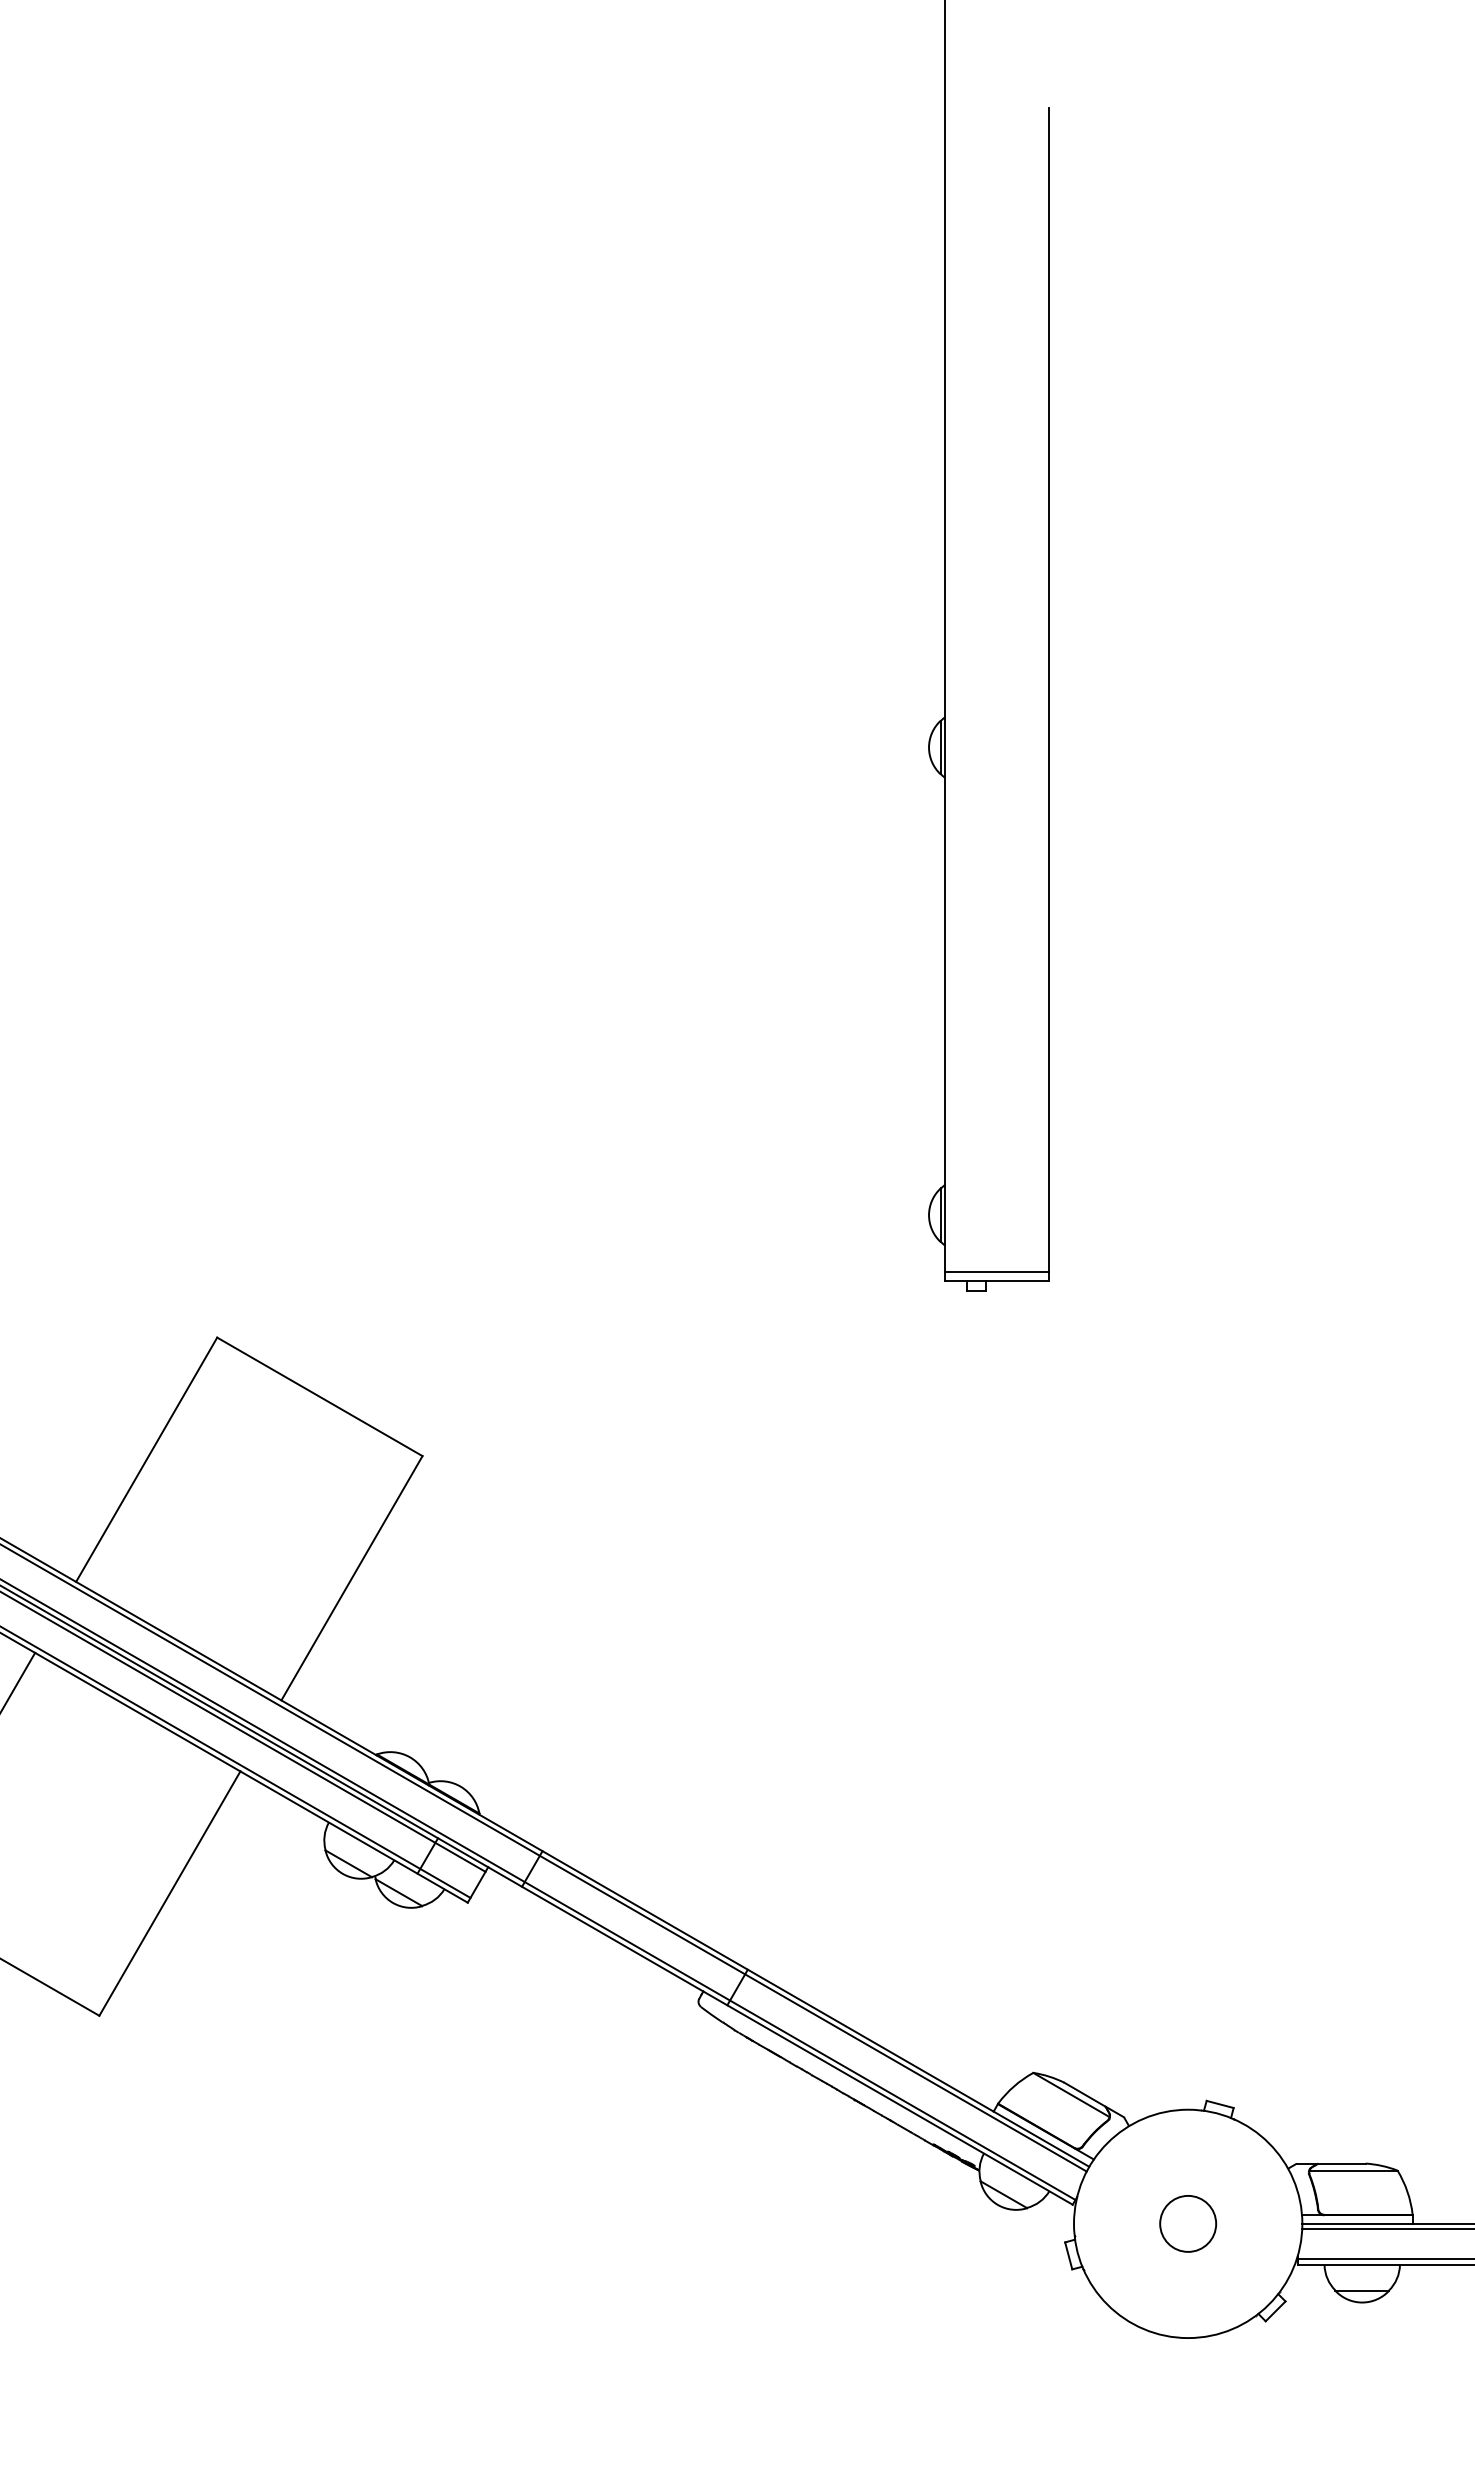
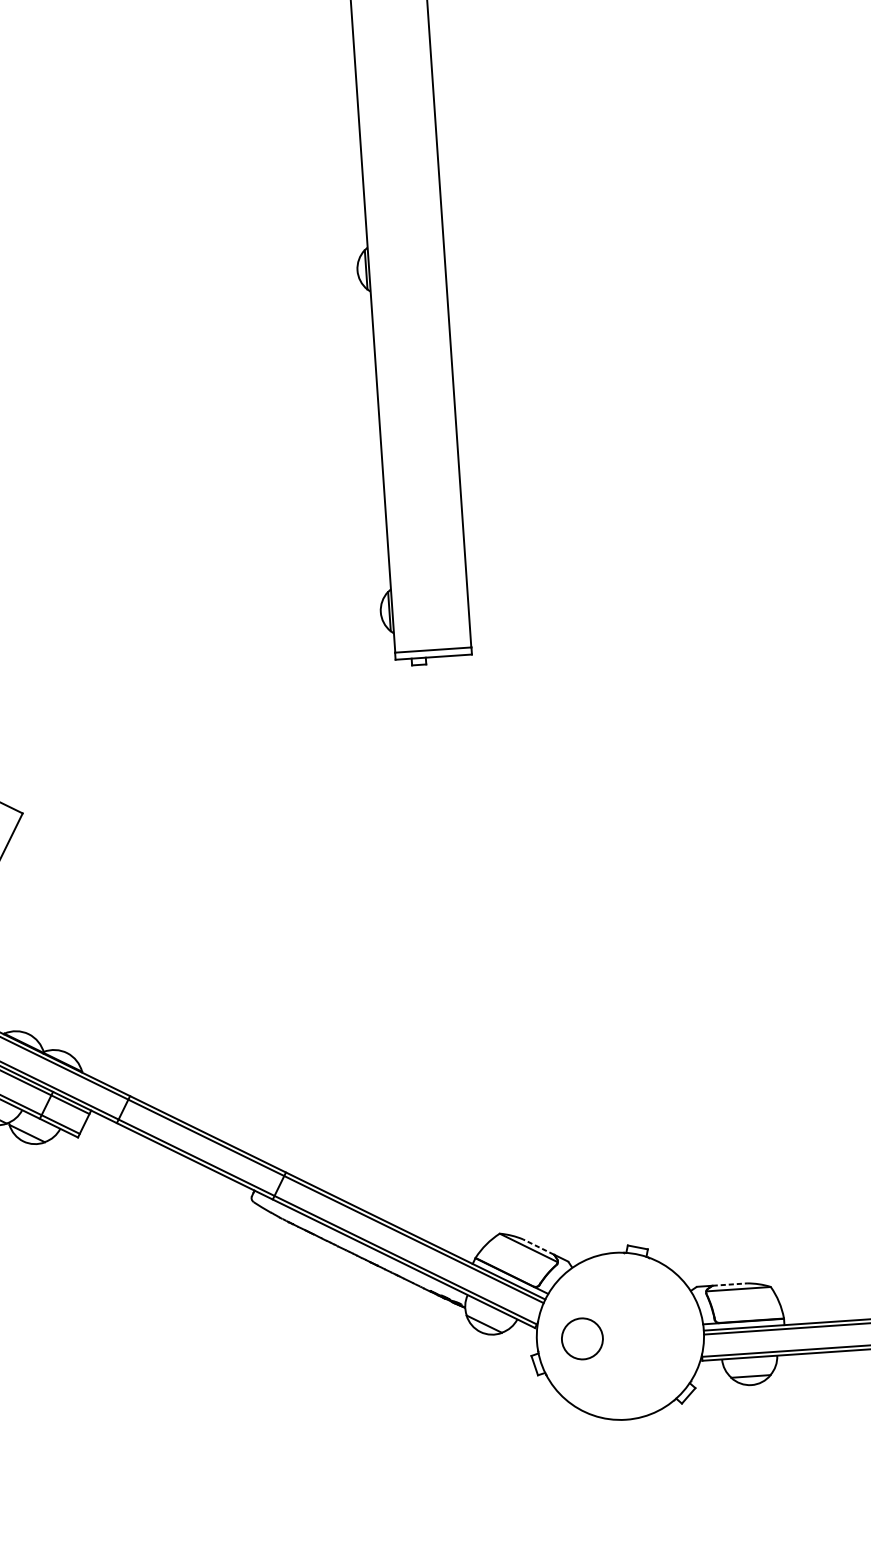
line: (1084, 2094) -> (538, 1246), solid -> dashed
line: (1342, 2163) -> (730, 1284), solid -> dashed
circle: (1188, 2223) -> (582, 1338), moved

